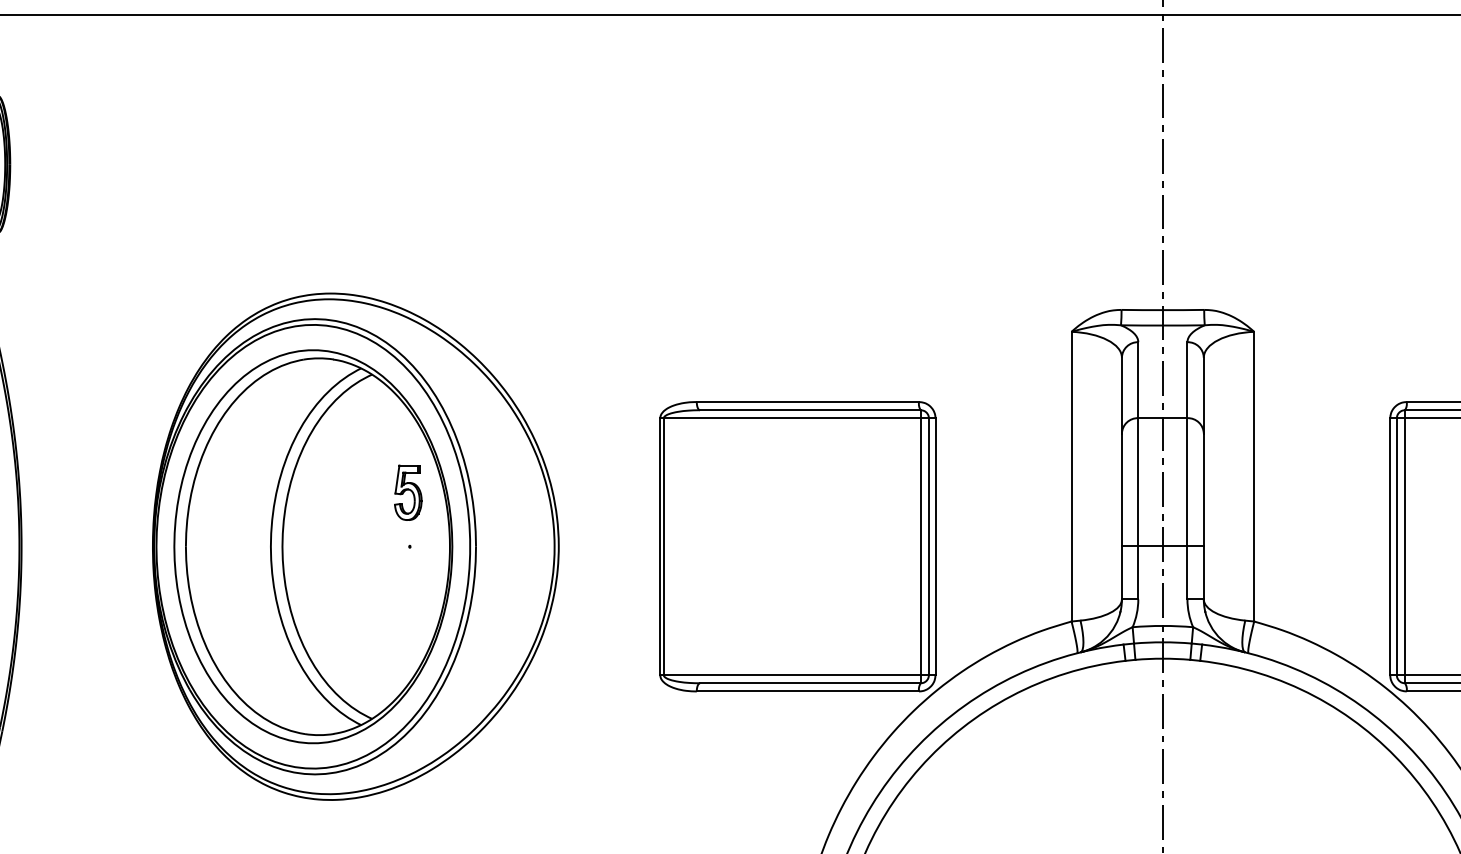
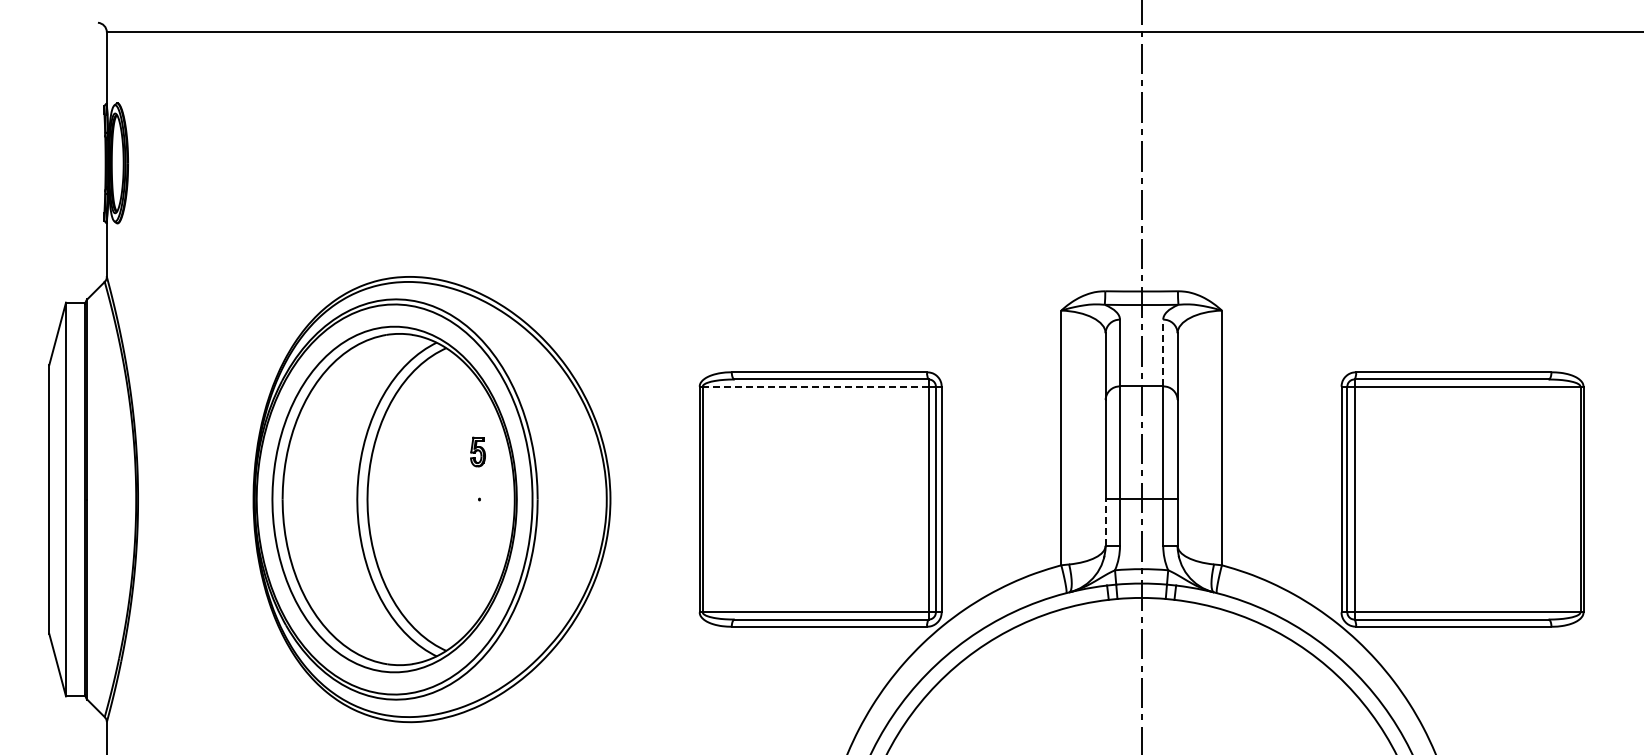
line: (1187, 379) -> (1163, 352), solid -> dashed
line: (791, 418) -> (815, 386), solid -> dashed
part: (407, 492) -> (477, 451), size x0.6
line: (1121, 572) -> (1105, 522), solid -> dashed

